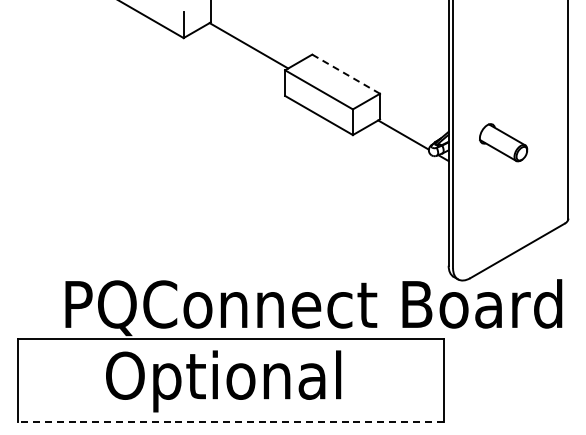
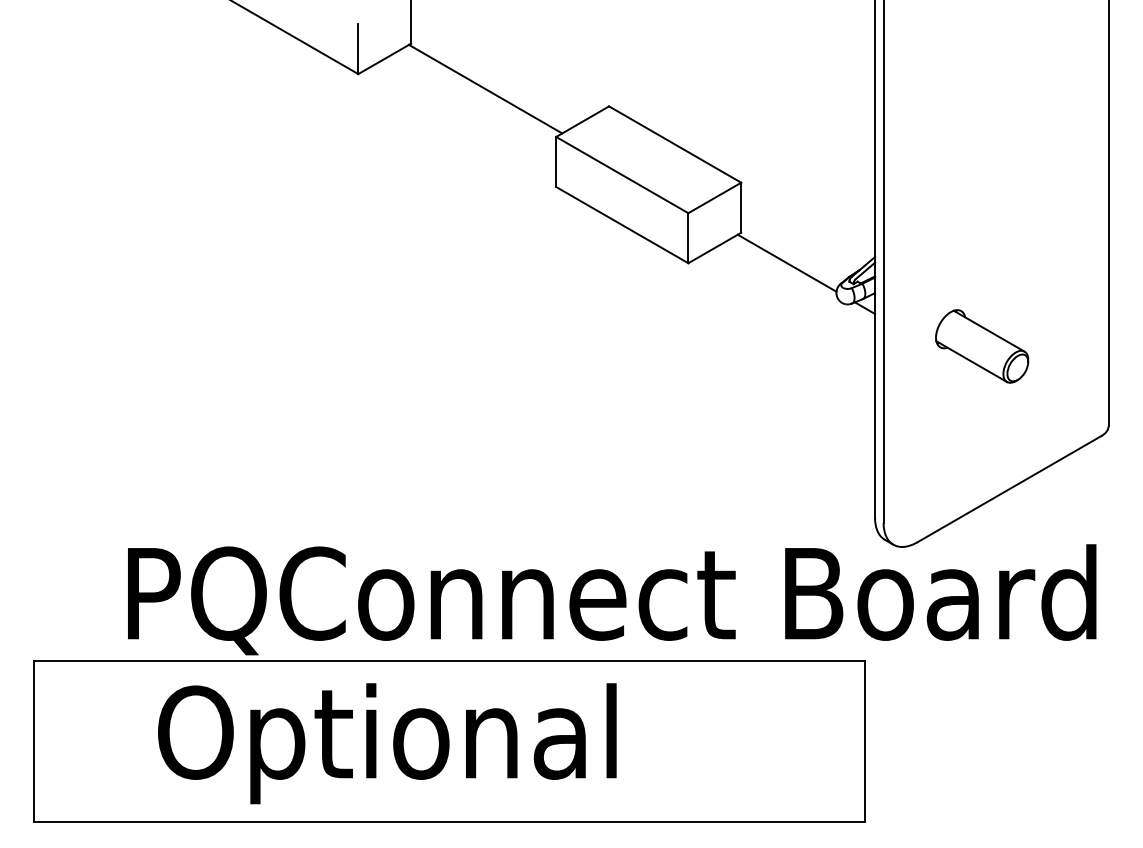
line: (345, 73) -> (673, 143), dashed -> solid
part: (503, 142) -> (981, 345), moved
text: (223, 381) -> (387, 743), moved
line: (230, 421) -> (449, 821), dashed -> solid

